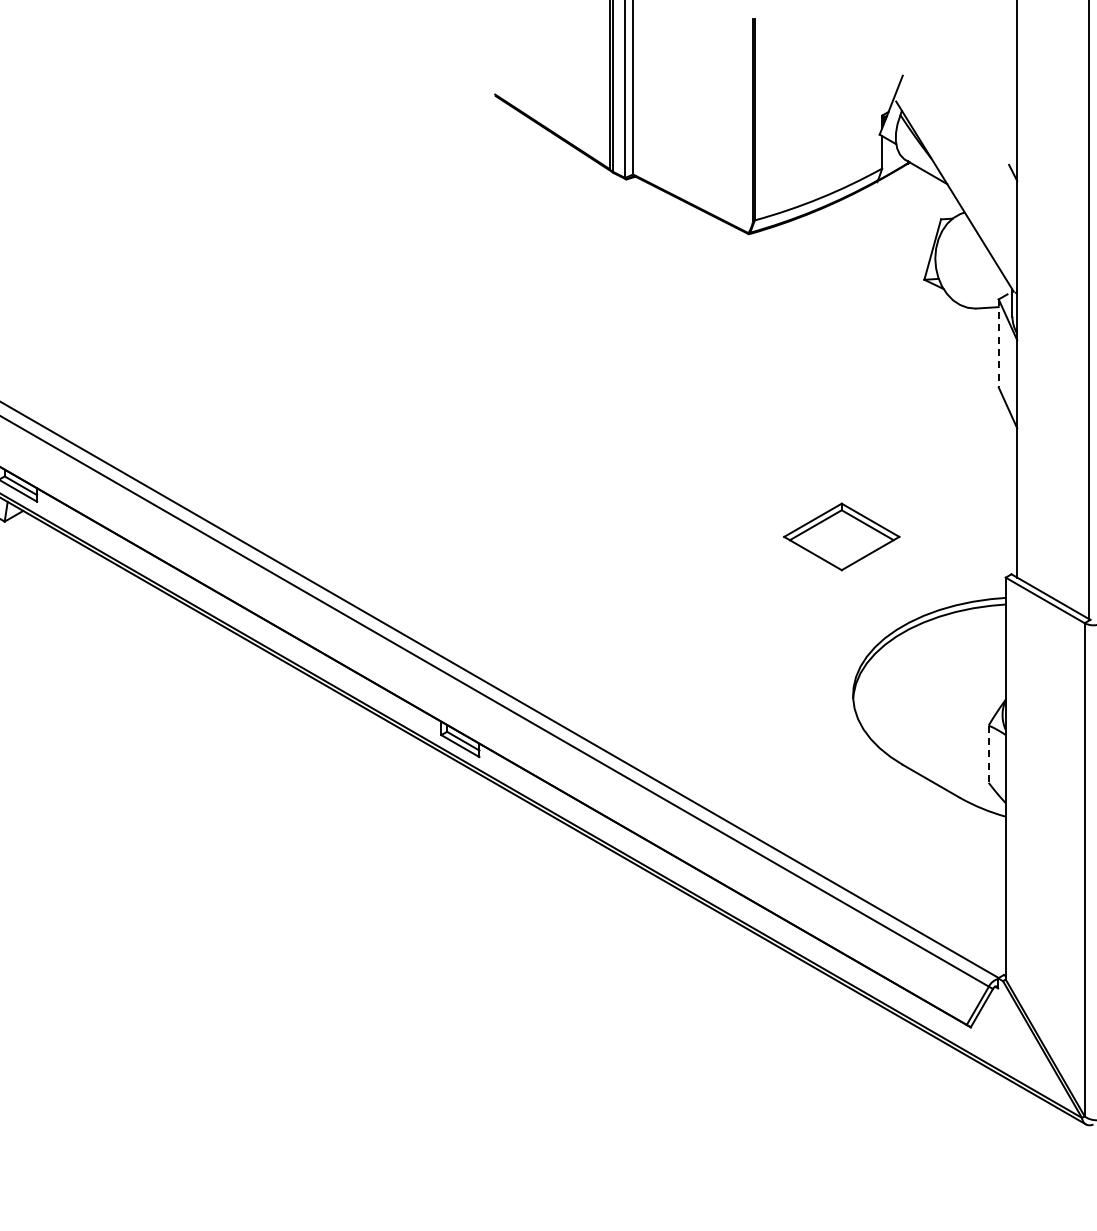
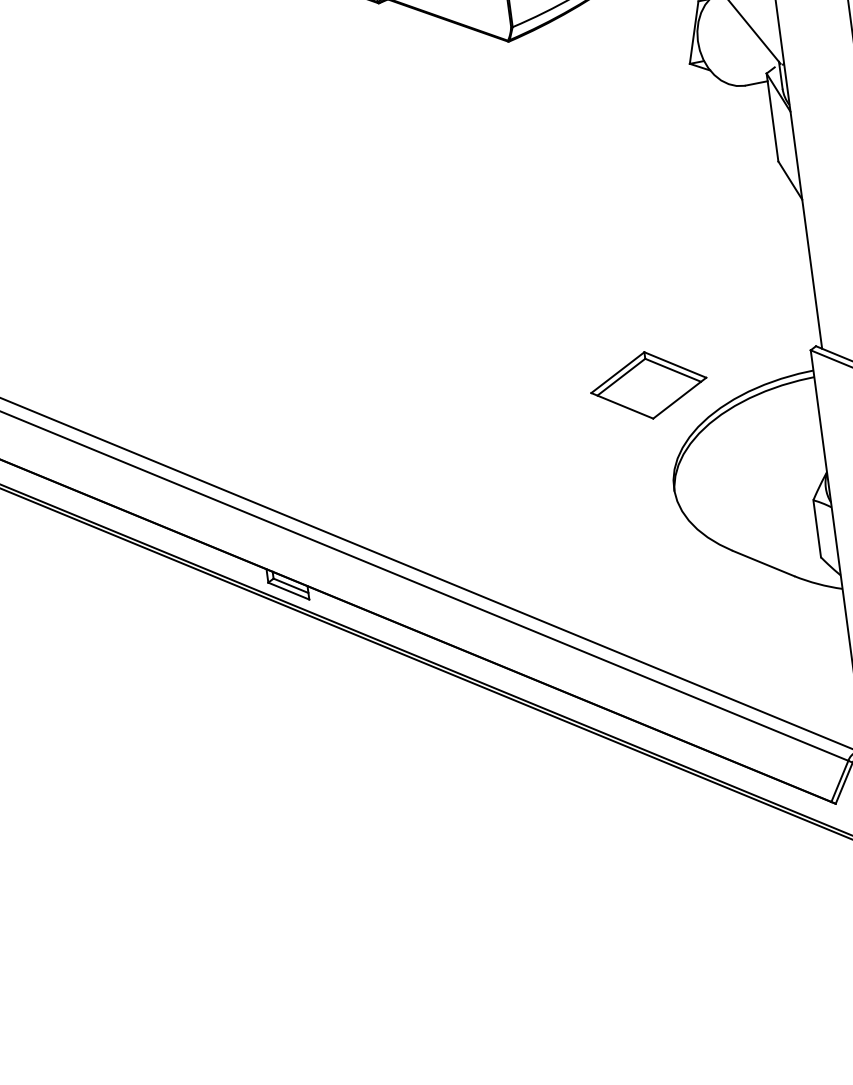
line: (998, 343) -> (772, 117), dashed -> solid
part: (841, 536) -> (648, 385), moved
line: (988, 754) -> (817, 529), dashed -> solid

